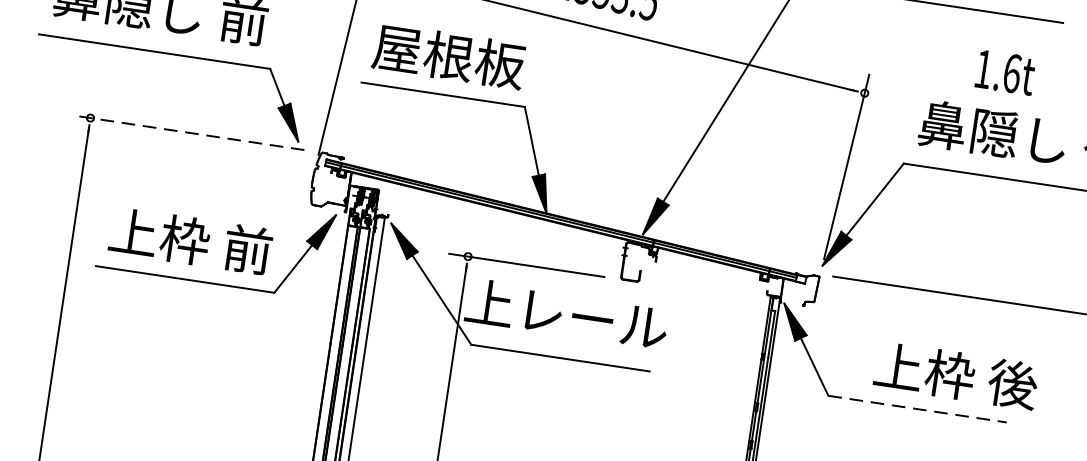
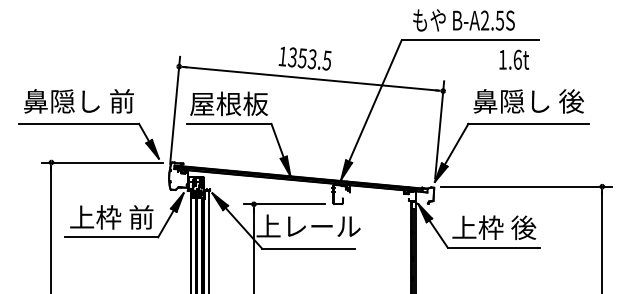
text: (1006, 71) -> (514, 59), moved
line: (188, 132) -> (102, 162), dashed -> solid
text: (956, 375) -> (494, 227), moved
line: (918, 408) -> (494, 247), dashed -> solid

